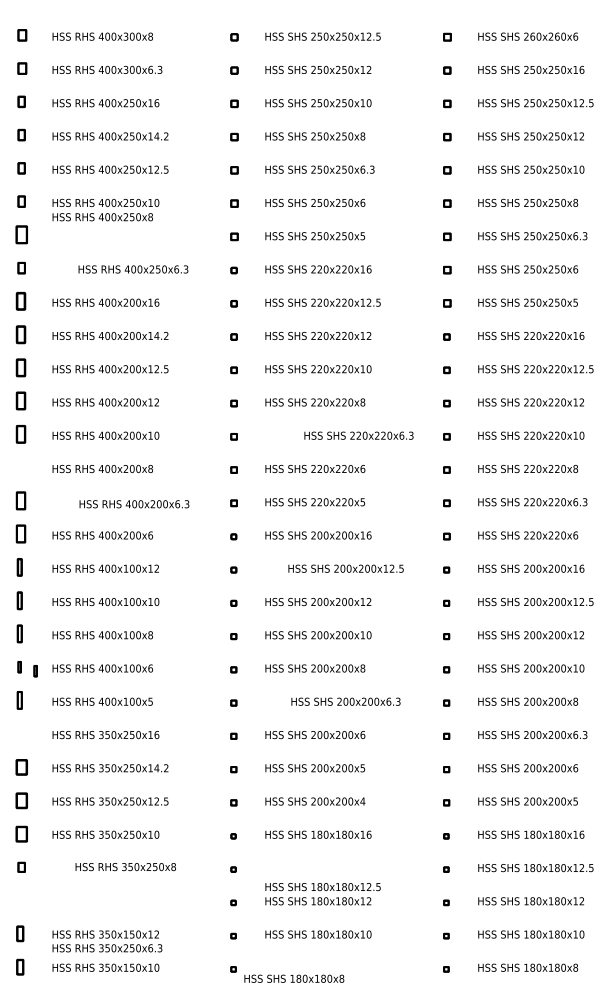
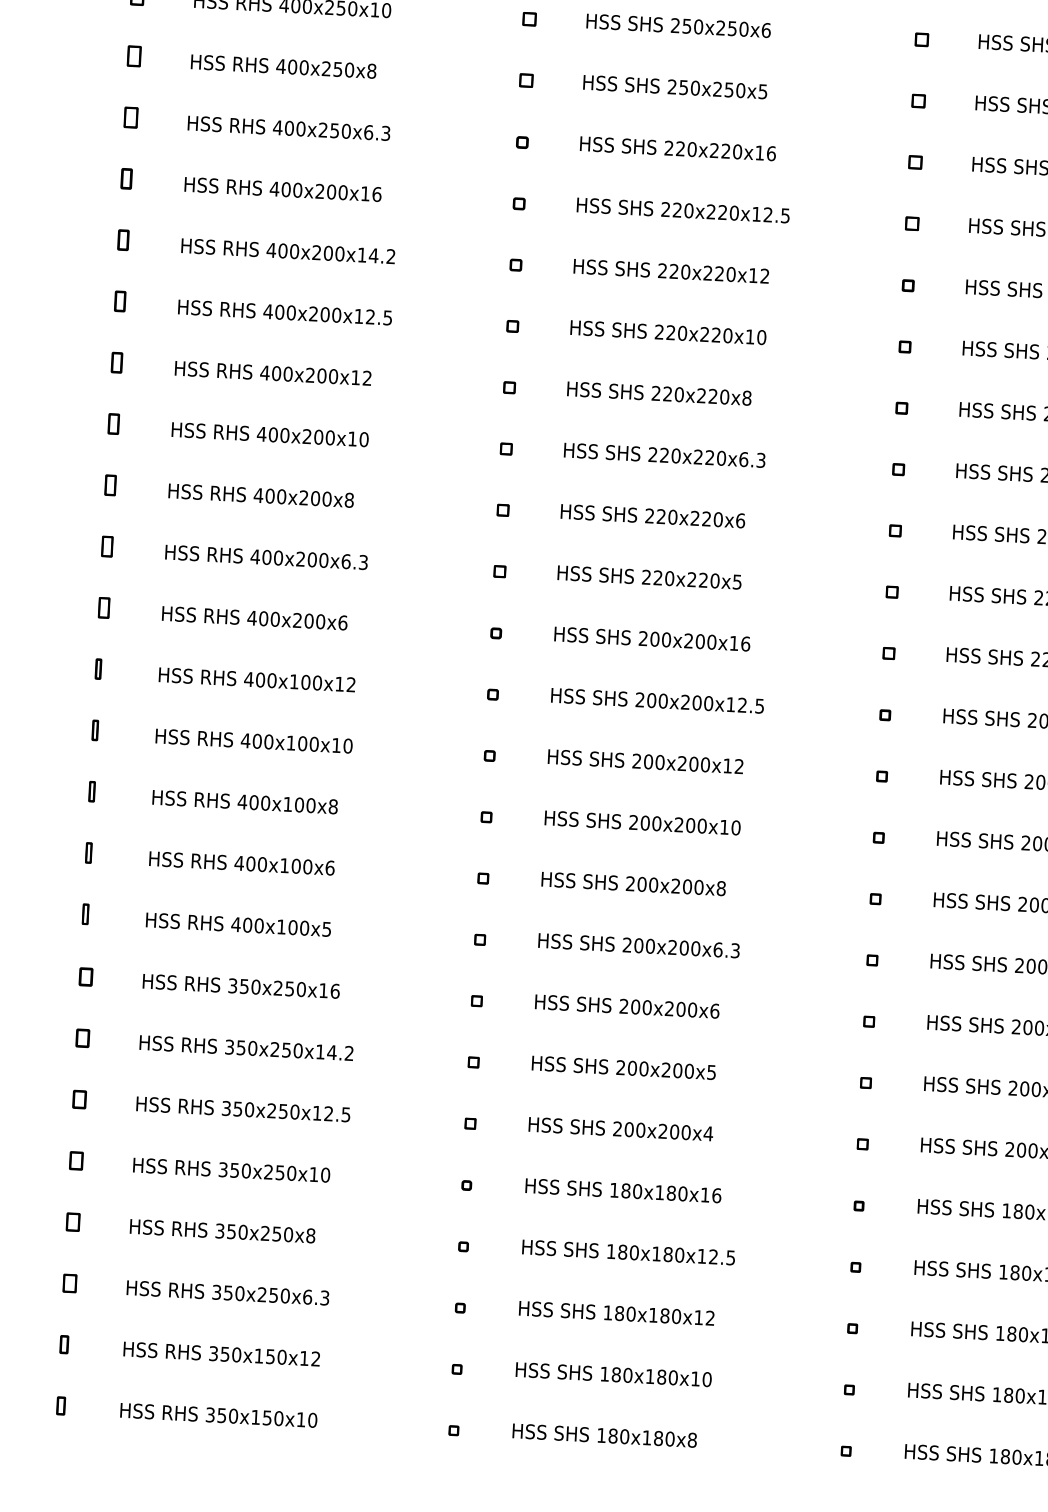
text: (102, 217) -> (283, 67), moved
part: (21, 234) -> (133, 55), size x0.62
text: (133, 269) -> (289, 128), moved
part: (20, 301) -> (125, 179), size x0.62
part: (20, 334) -> (122, 239), size x0.62
part: (20, 367) -> (119, 300), size x0.62
part: (20, 401) -> (116, 363), size x0.62
part: (20, 434) -> (112, 424), size x0.62
text: (358, 435) -> (663, 454), moved
part: (20, 467) -> (109, 485), added
part: (20, 500) -> (106, 545), size x0.62
text: (134, 504) -> (266, 557), moved
part: (20, 534) -> (103, 608), size x0.62
part: (19, 567) -> (98, 669), size x0.62
text: (345, 568) -> (656, 700), moved
part: (19, 600) -> (94, 730), size x0.62
part: (19, 633) -> (91, 790), size x0.62
part: (35, 671) -> (117, 862), removed
part: (19, 700) -> (85, 914), size x0.62
text: (345, 701) -> (638, 945), moved
part: (21, 733) -> (85, 975), added
part: (21, 767) -> (82, 1038), size x0.62
part: (21, 800) -> (79, 1098), size x0.62
part: (21, 833) -> (76, 1159), size x0.62
text: (125, 867) -> (222, 1232), moved
text: (322, 887) -> (627, 1253), moved
part: (21, 900) -> (69, 1283), added
part: (20, 933) -> (64, 1343), size x0.62
text: (107, 948) -> (228, 1293), moved
part: (20, 966) -> (61, 1404), size x0.62
text: (294, 978) -> (605, 1435), moved

